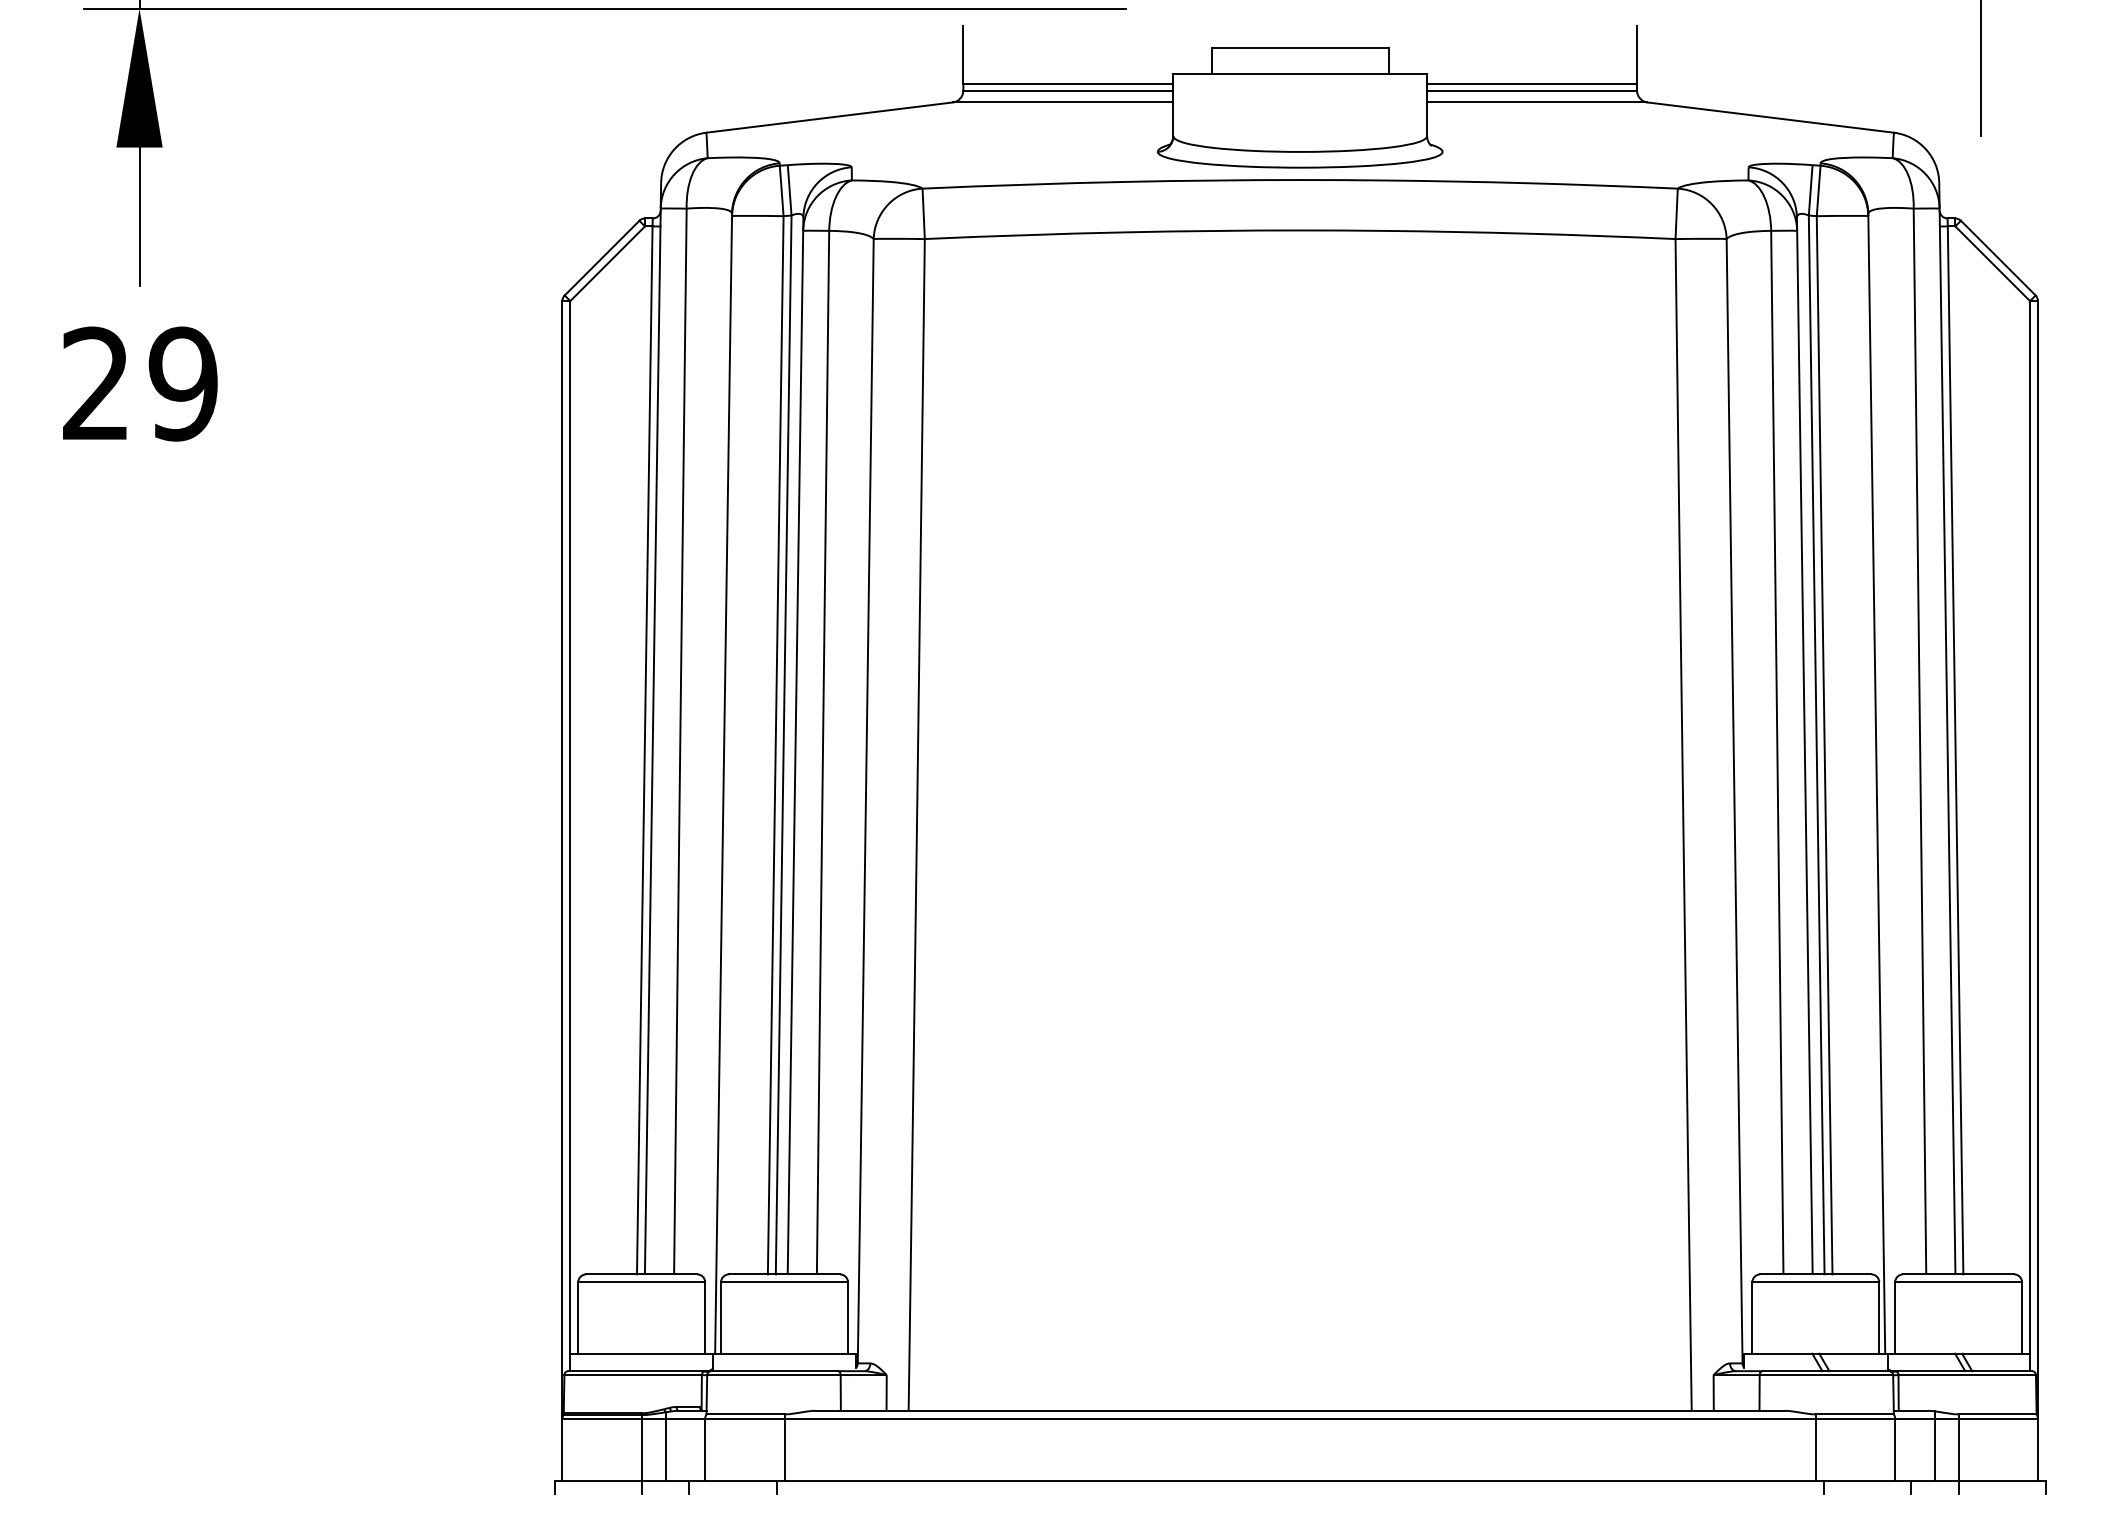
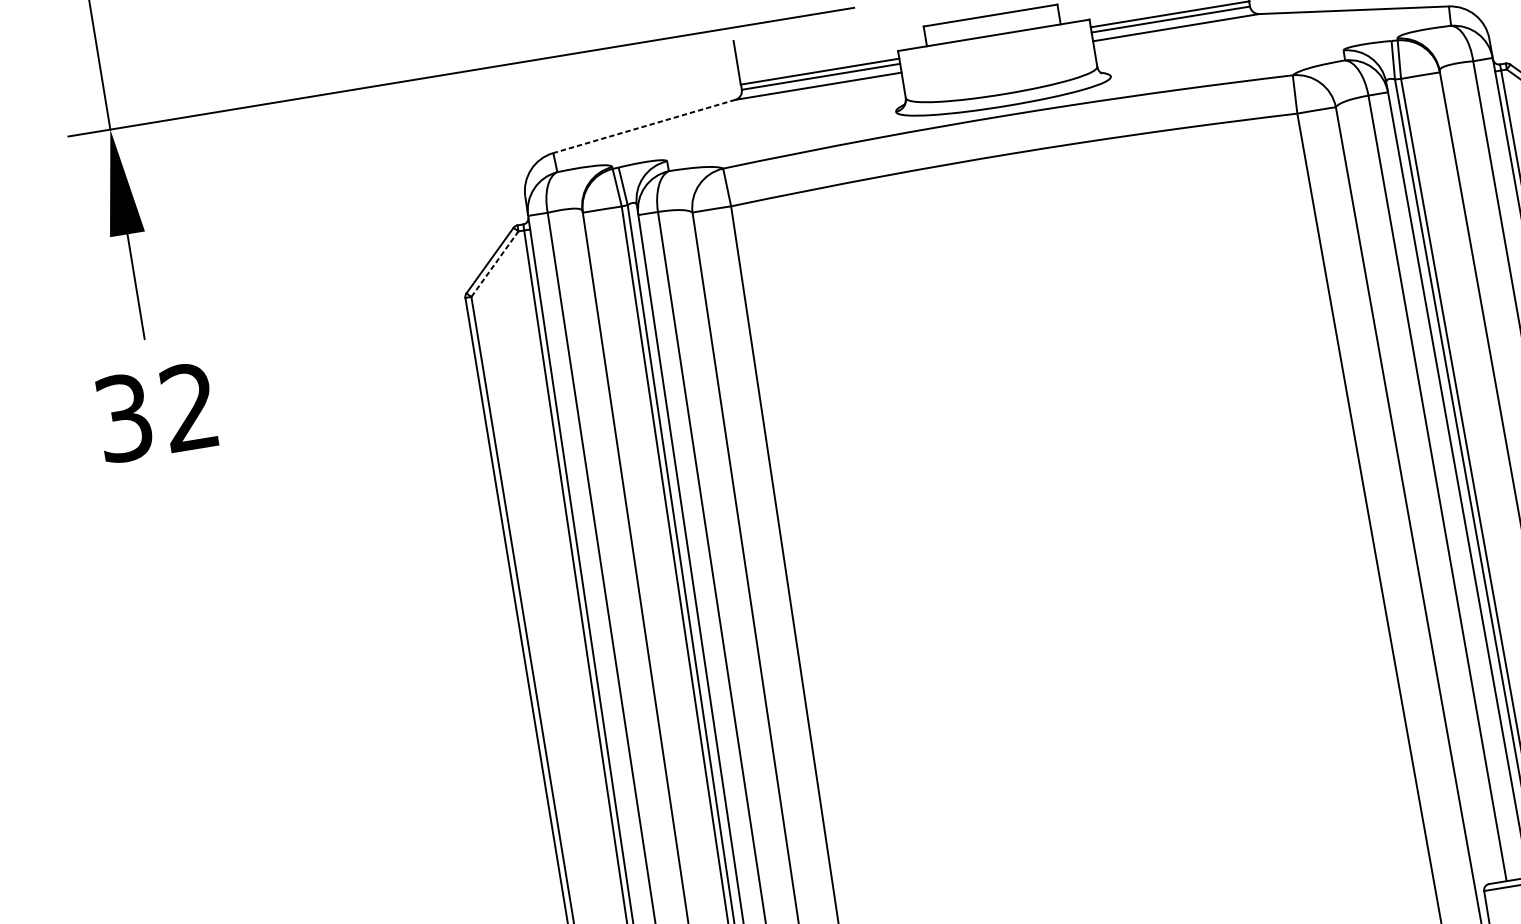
line: (829, 117) -> (644, 126), solid -> dashed
line: (607, 263) -> (494, 263), solid -> dashed
text: (140, 383) -> (157, 412), 29 -> 32

